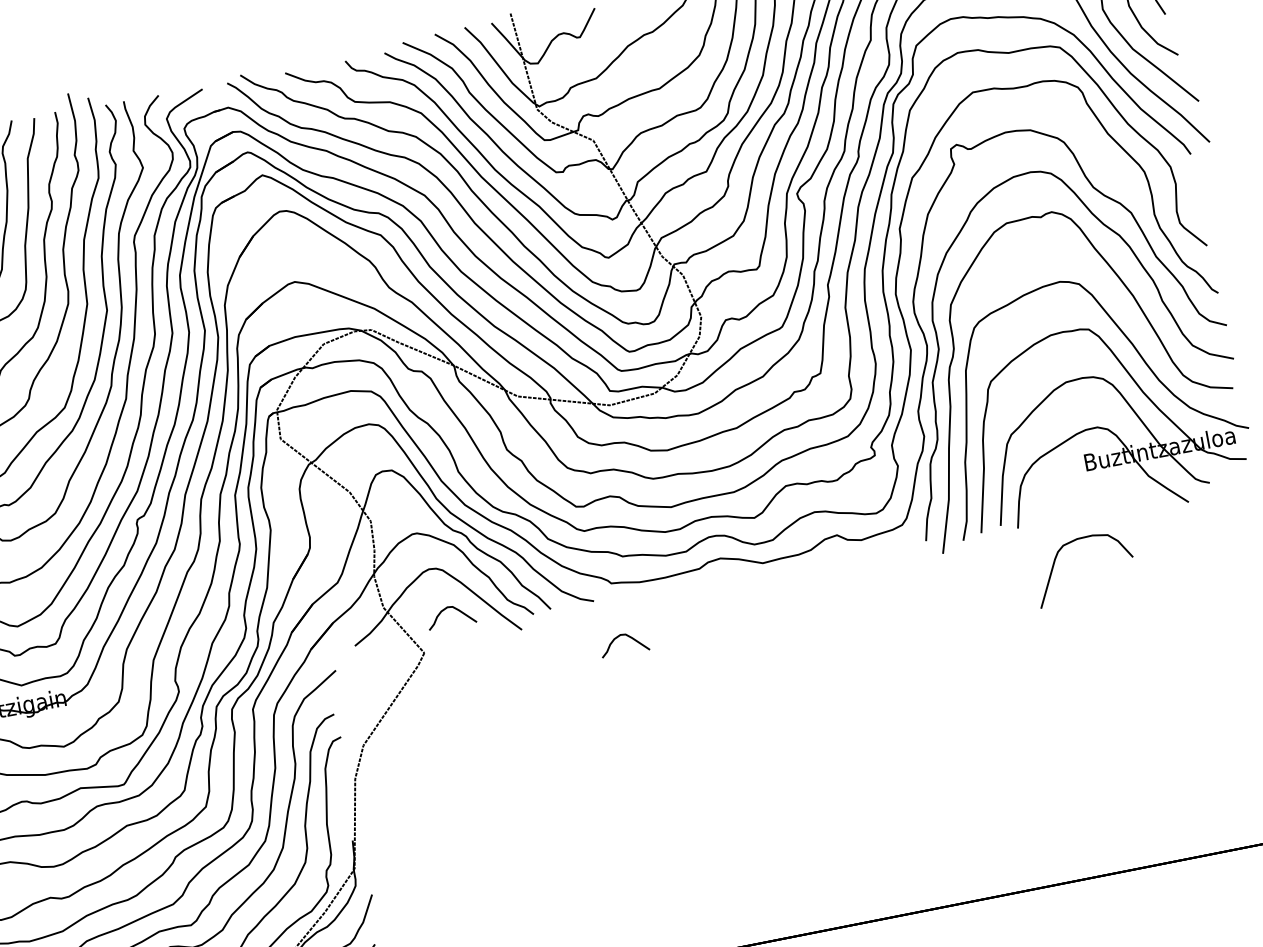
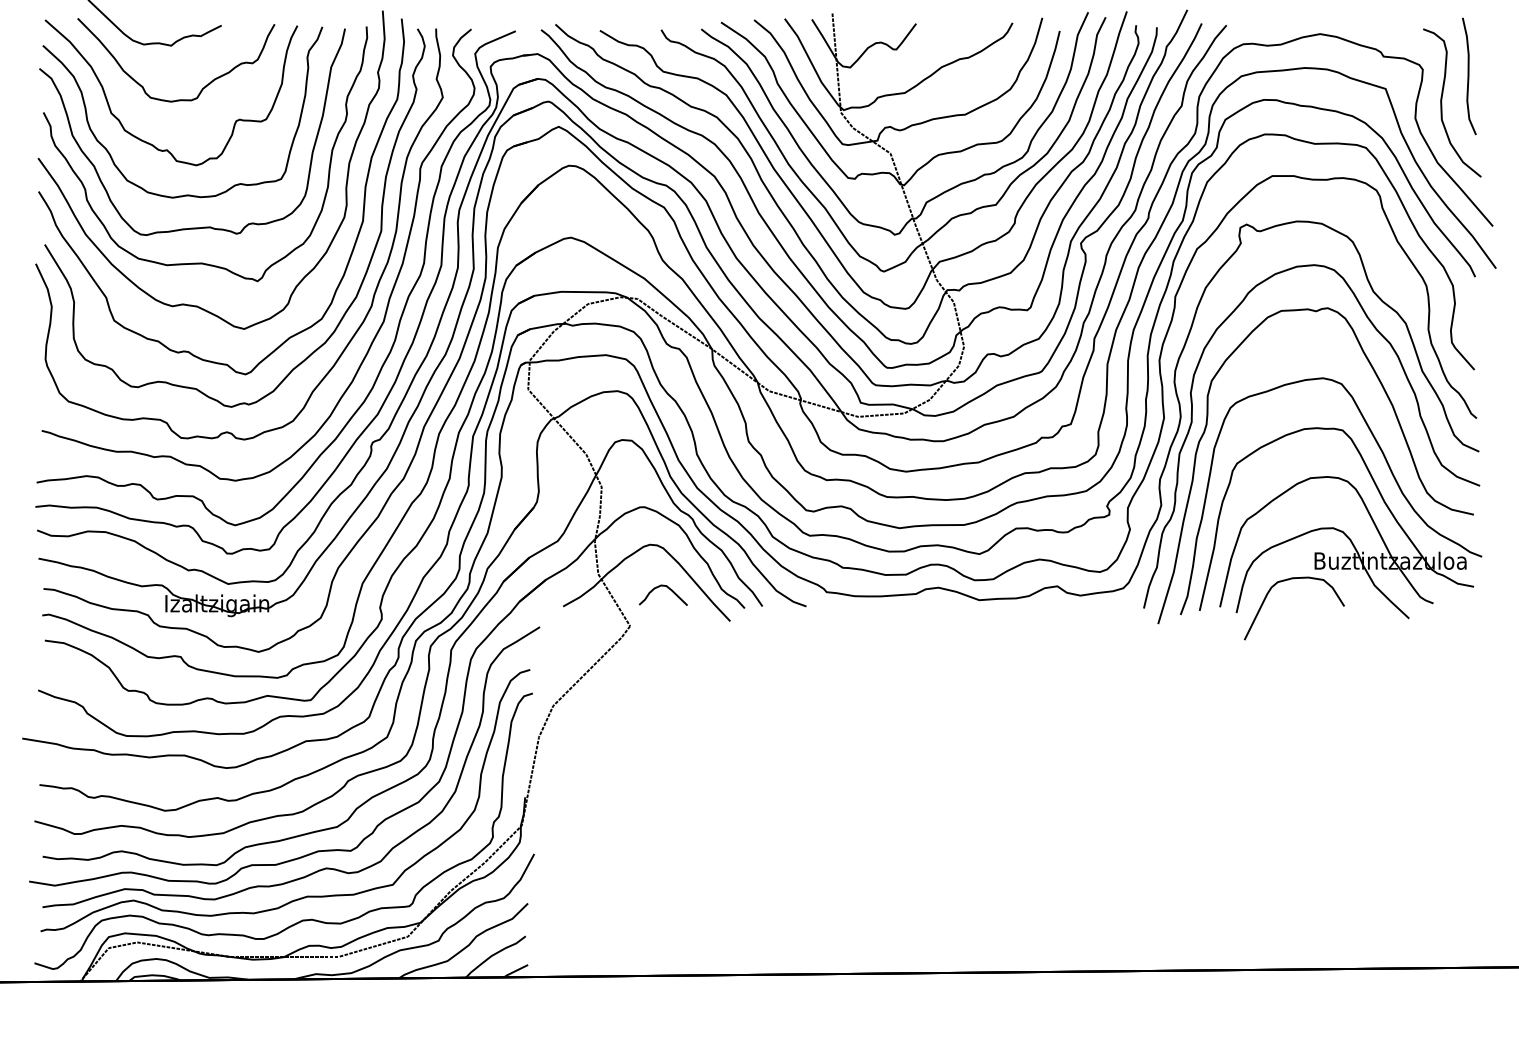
curve: (1070, 543) -> (1285, 581), moved
curve: (619, 637) -> (824, 646), removed

